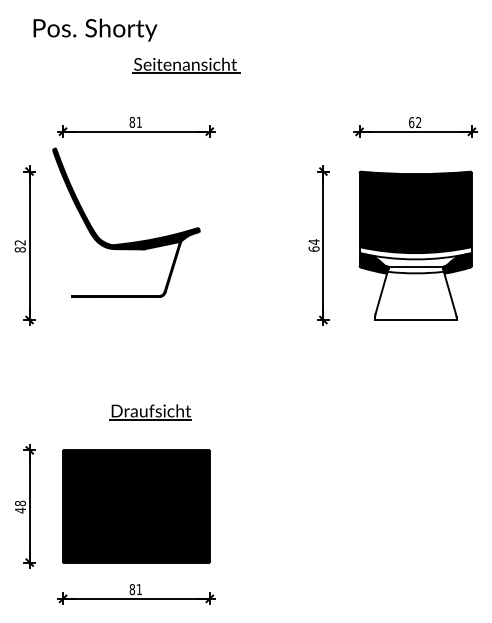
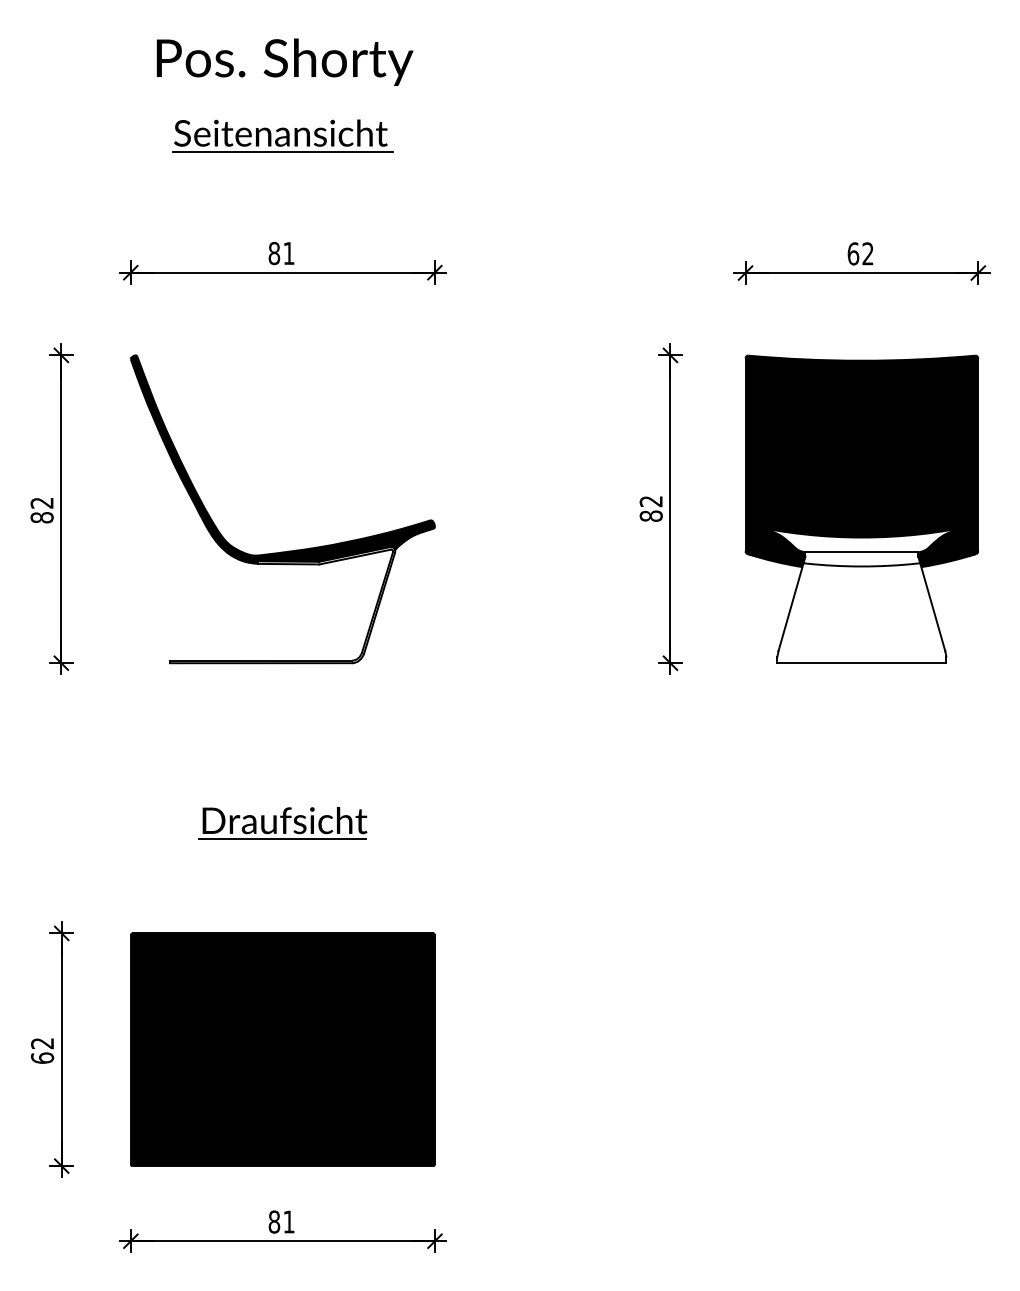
text: (95, 29) -> (285, 60), moved
part: (186, 65) -> (283, 135), moved
part: (126, 242) -> (283, 550), moved
text: (313, 245) -> (649, 508), 64 -> 82
fill: (415, 253) -> (861, 525), added
part: (150, 412) -> (283, 823), moved
text: (20, 506) -> (42, 1049), 48 -> 62

